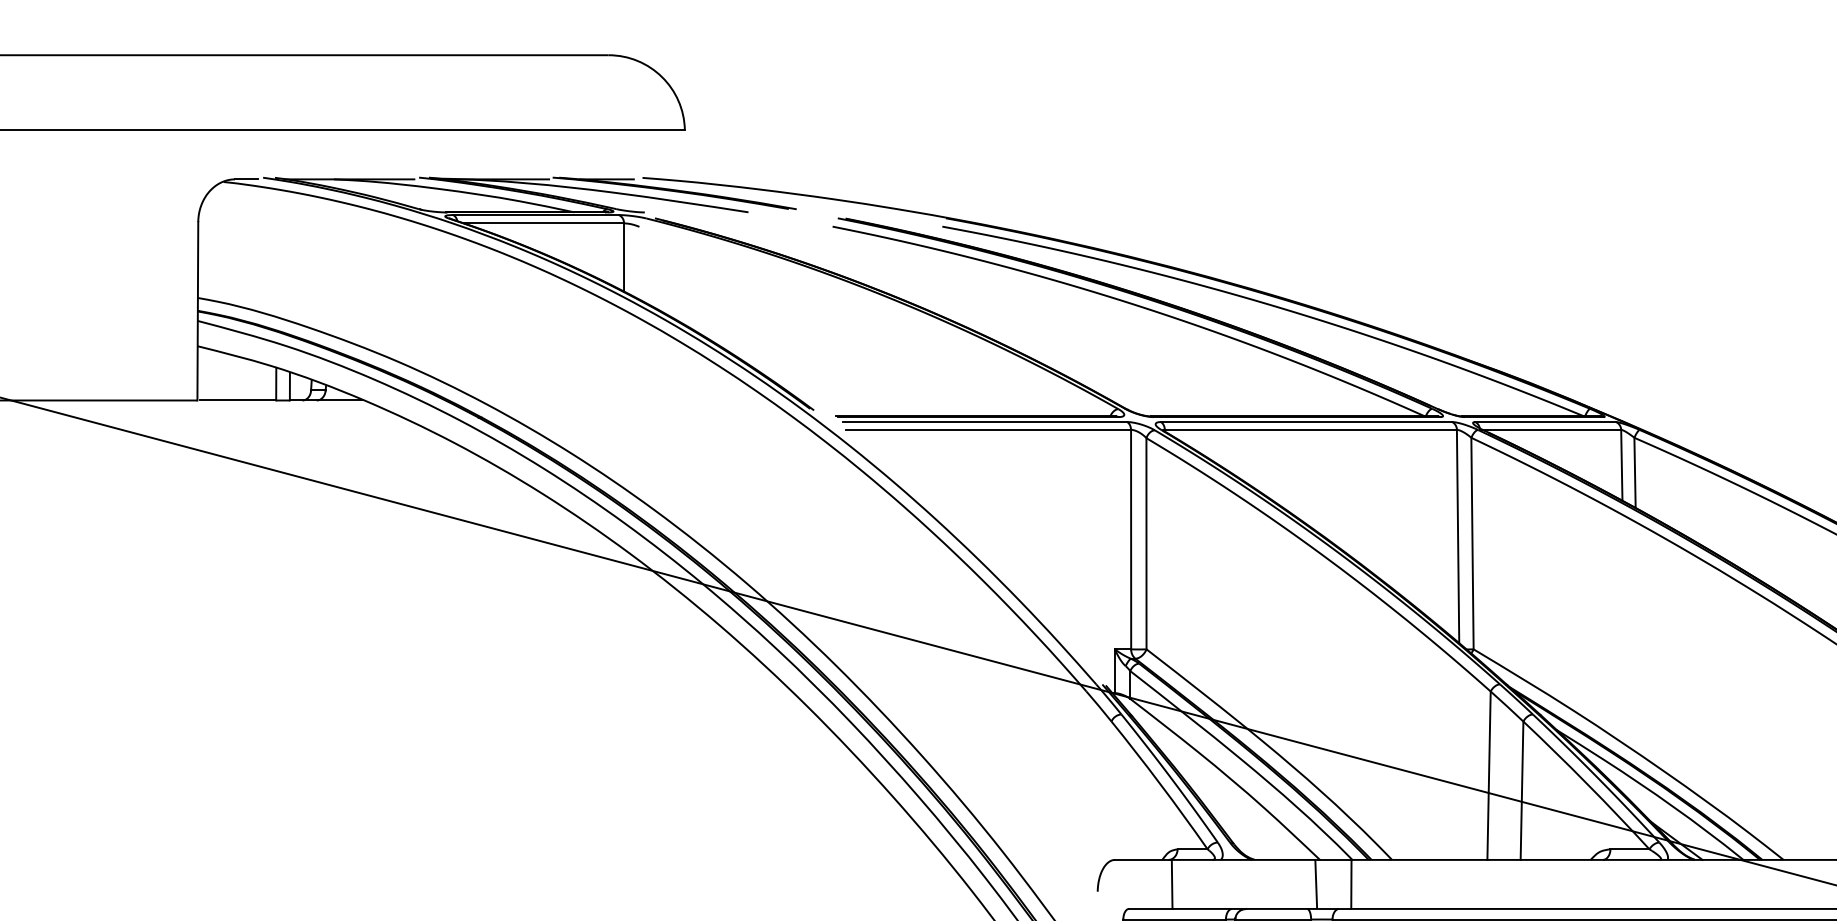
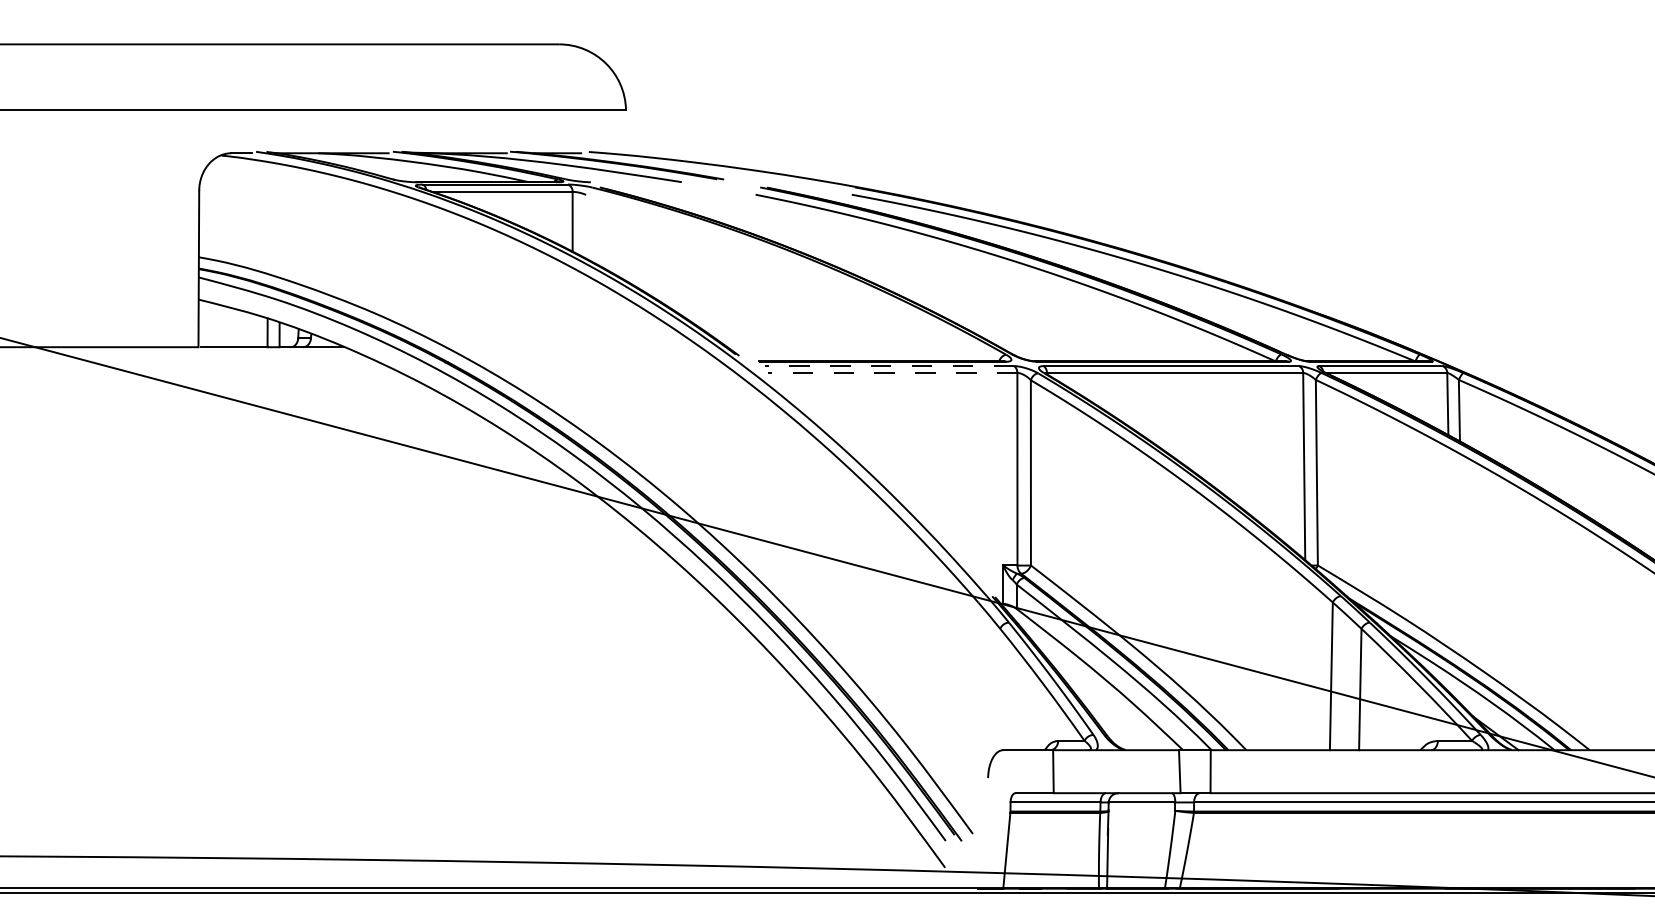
line: (985, 422) -> (889, 366), solid -> dashed
line: (988, 429) -> (892, 372), solid -> dashed

